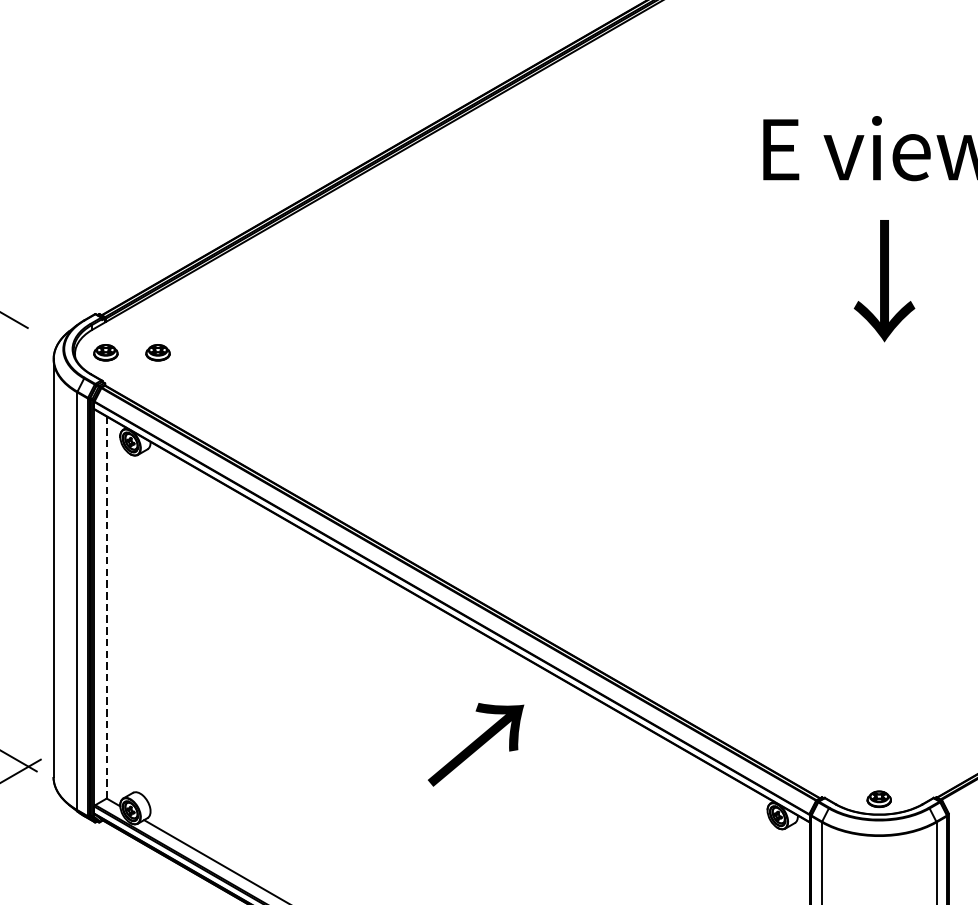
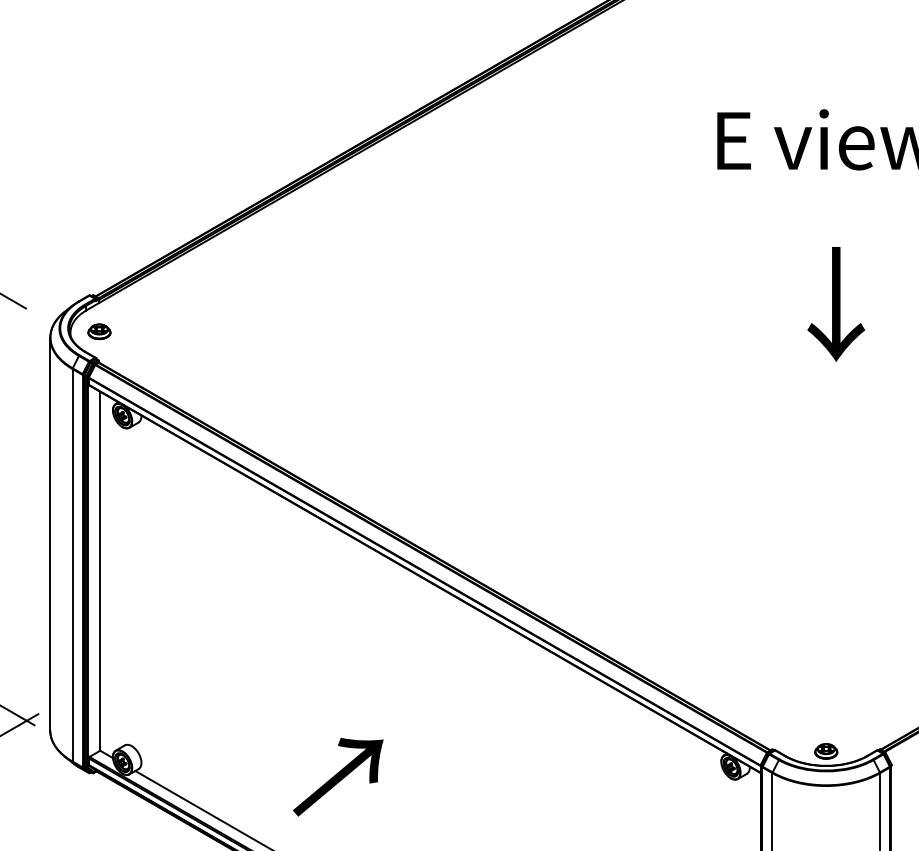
text: (883, 281) -> (835, 304), moved
part: (158, 352) -> (148, 331), removed
line: (107, 606) -> (100, 570), dashed -> solid
text: (476, 745) -> (338, 777), moved

